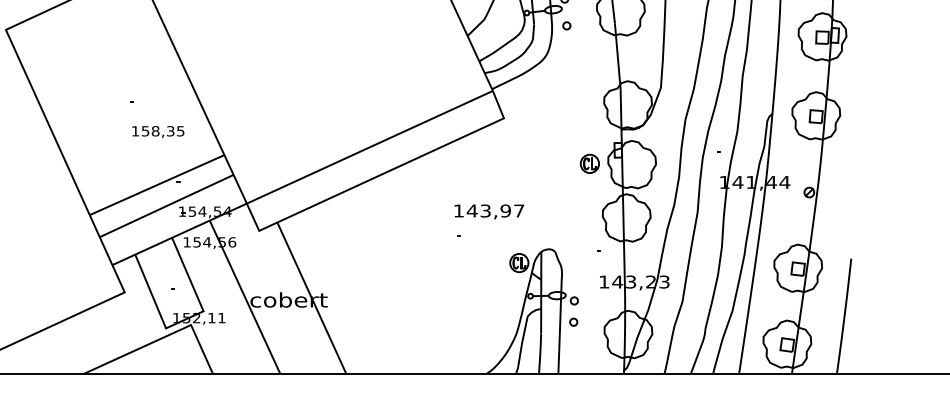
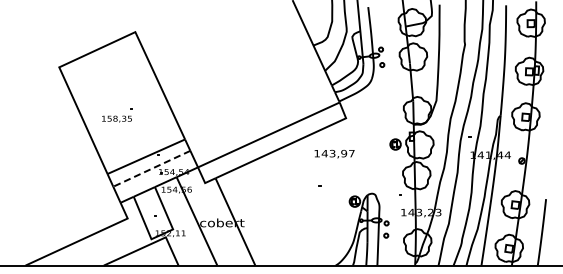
text: (157, 130) -> (116, 118), moved
line: (166, 205) -> (151, 168), solid -> dashed
text: (489, 210) -> (334, 153), moved

